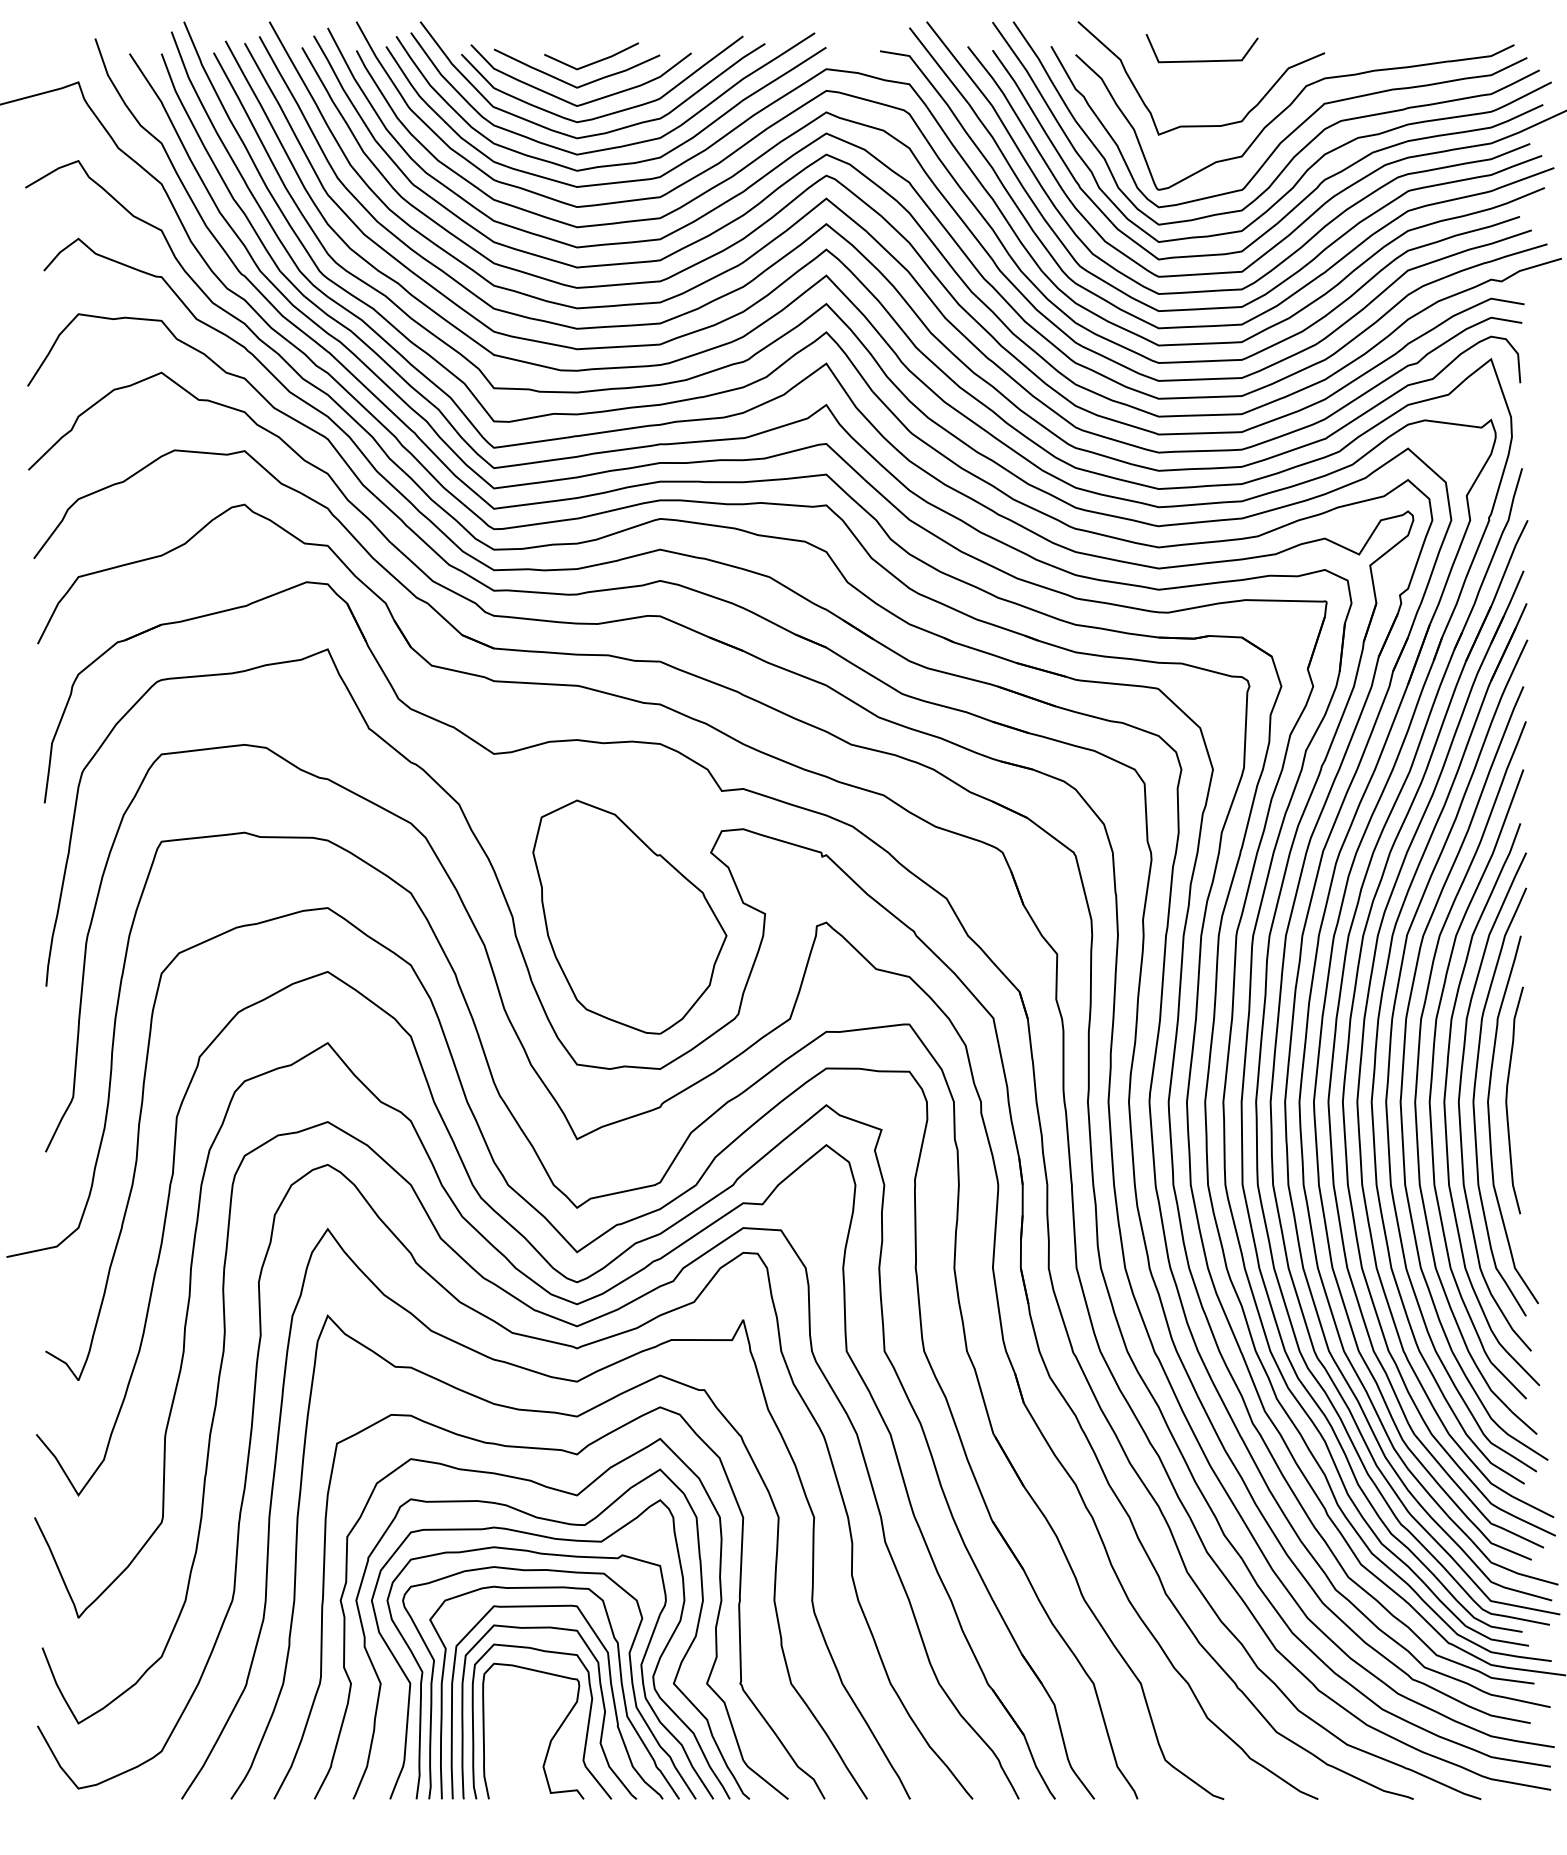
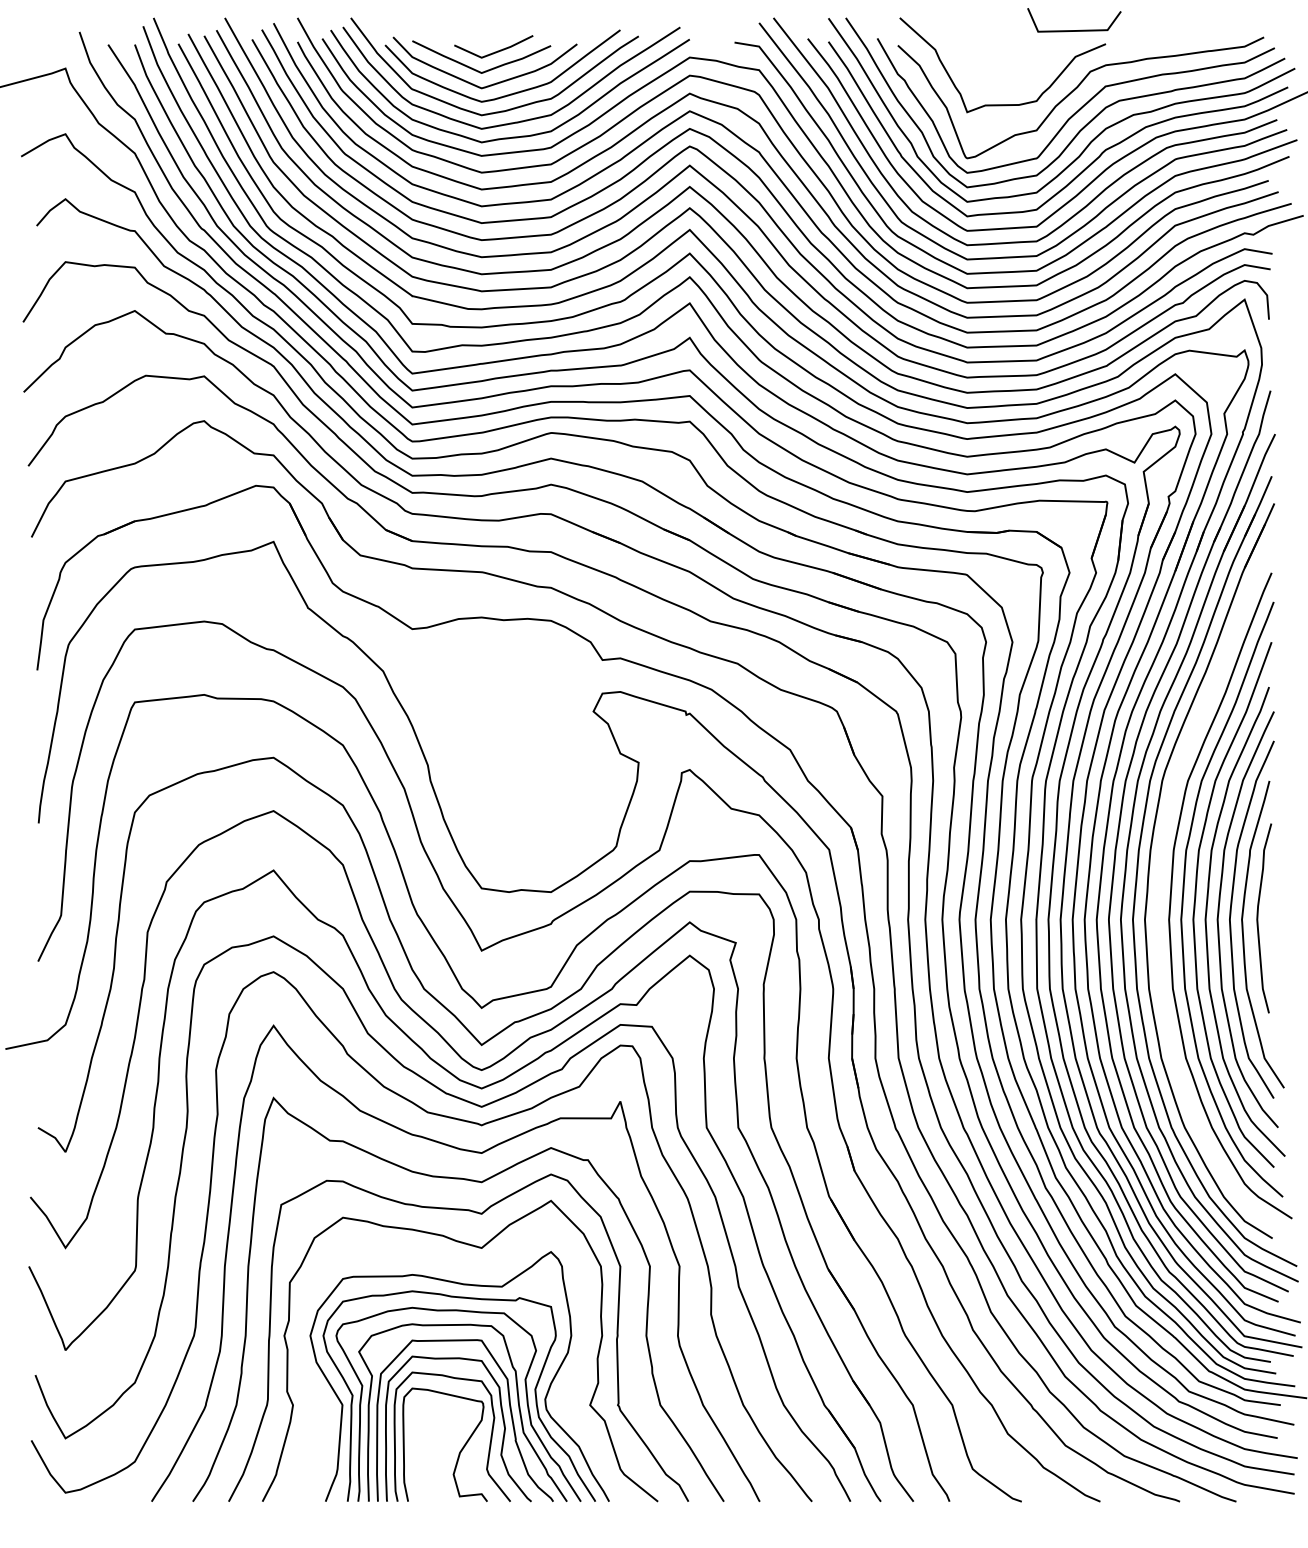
curve: (1201, 60) -> (1073, 30), moved
part: (629, 916) -> (525, 764), removed
curve: (1391, 1045) -> (1161, 872), removed
curve: (570, 1525) -> (476, 1273), removed

